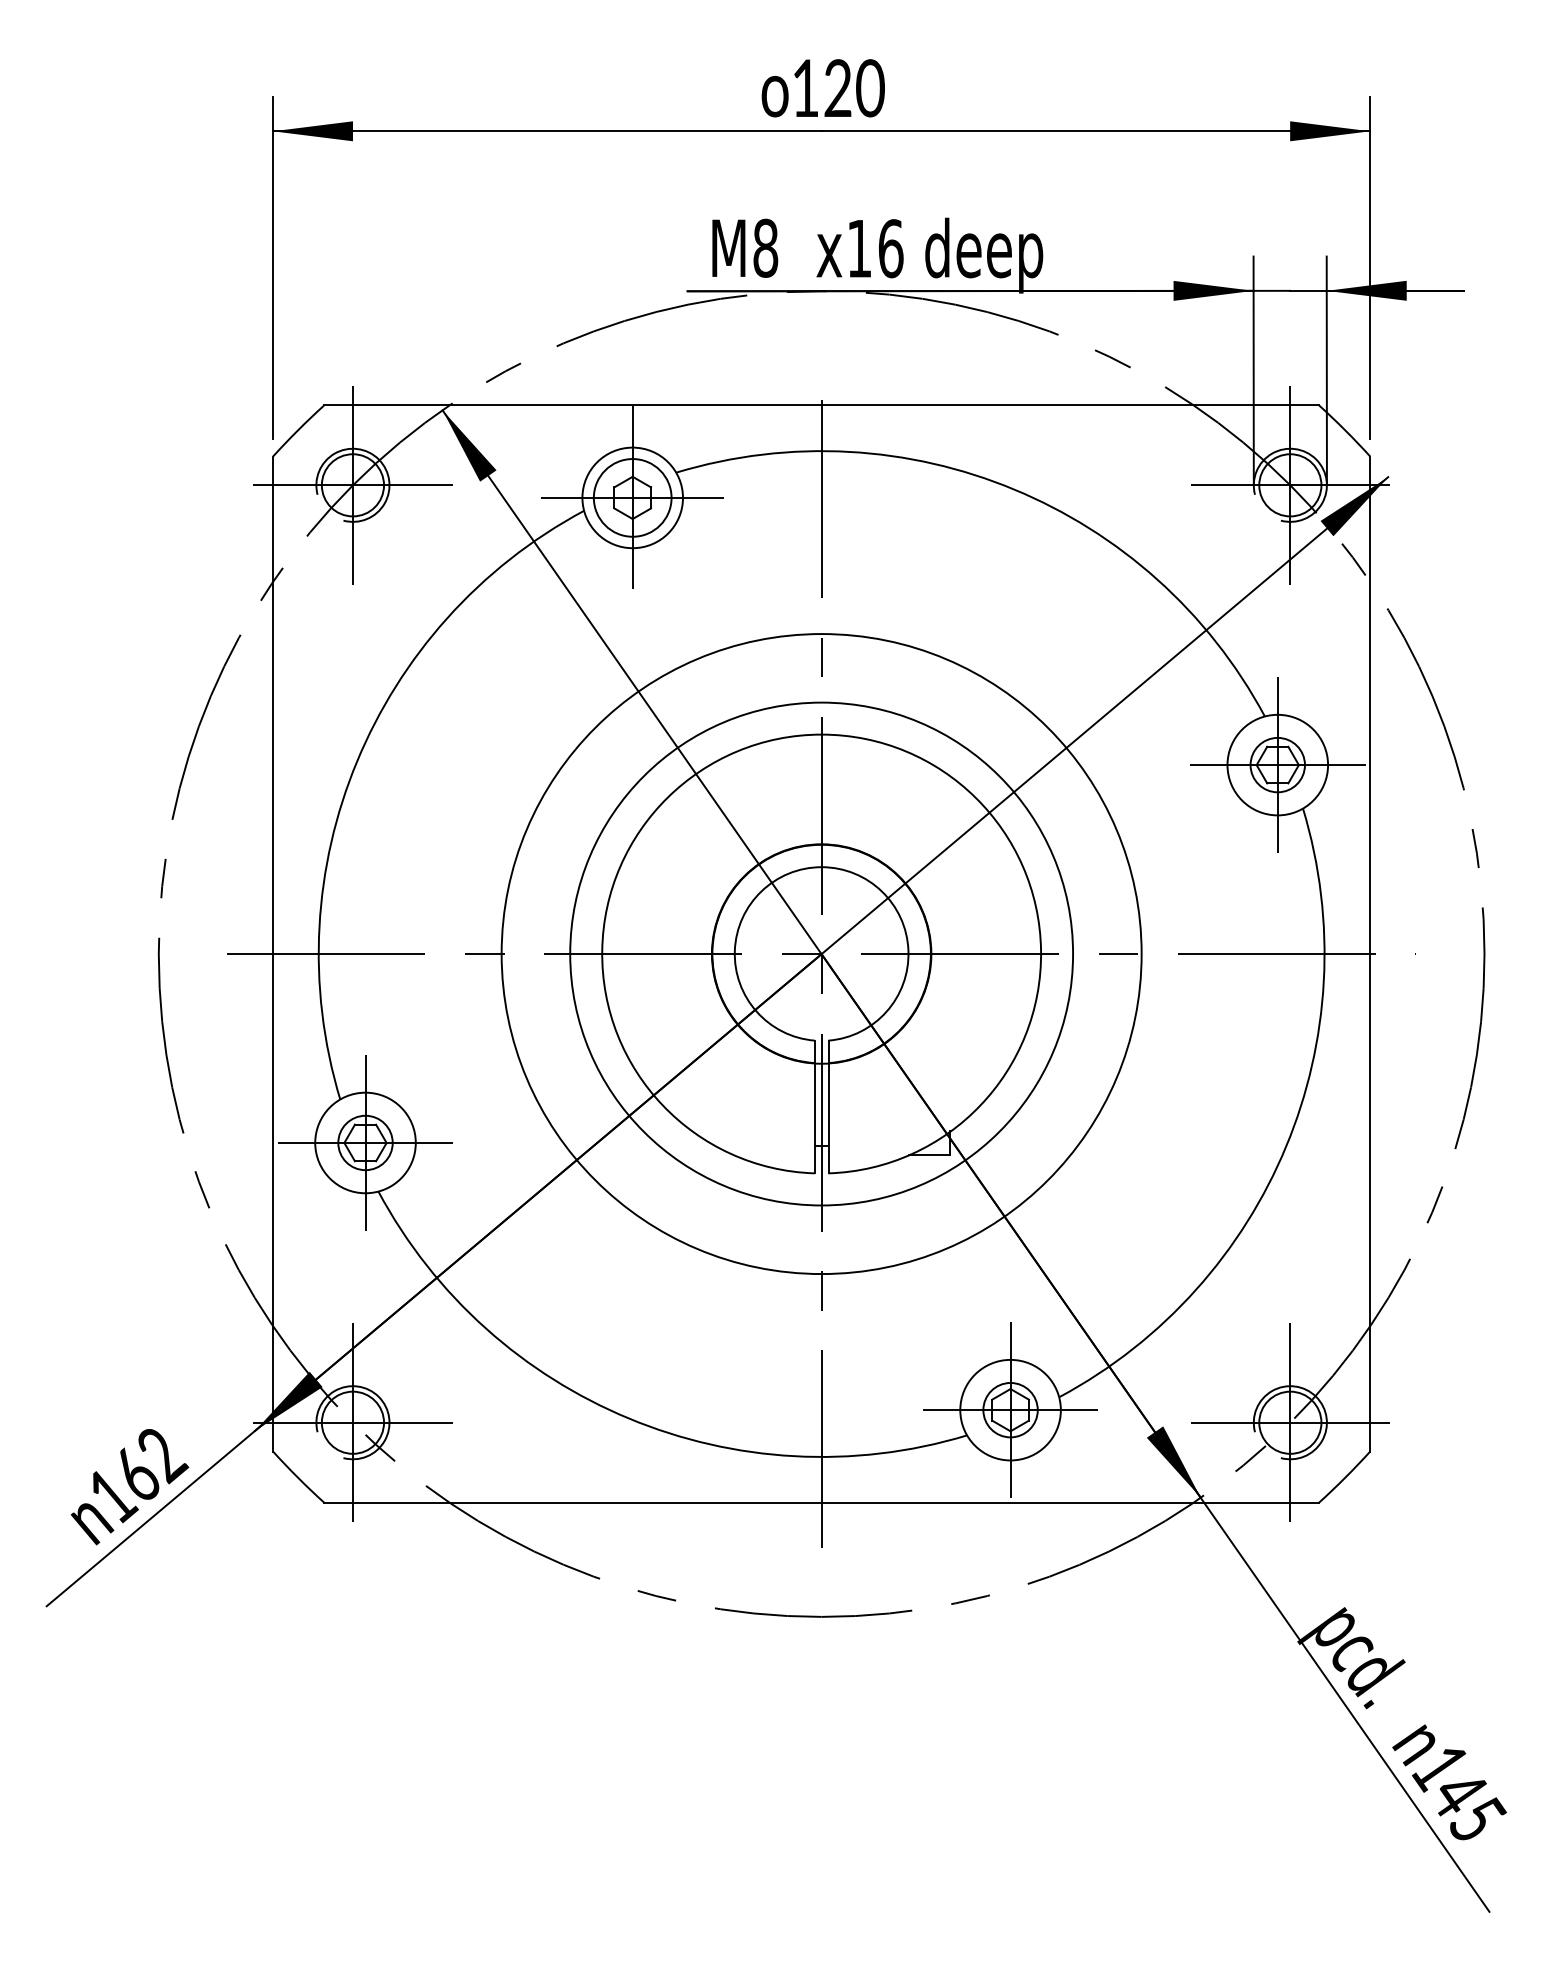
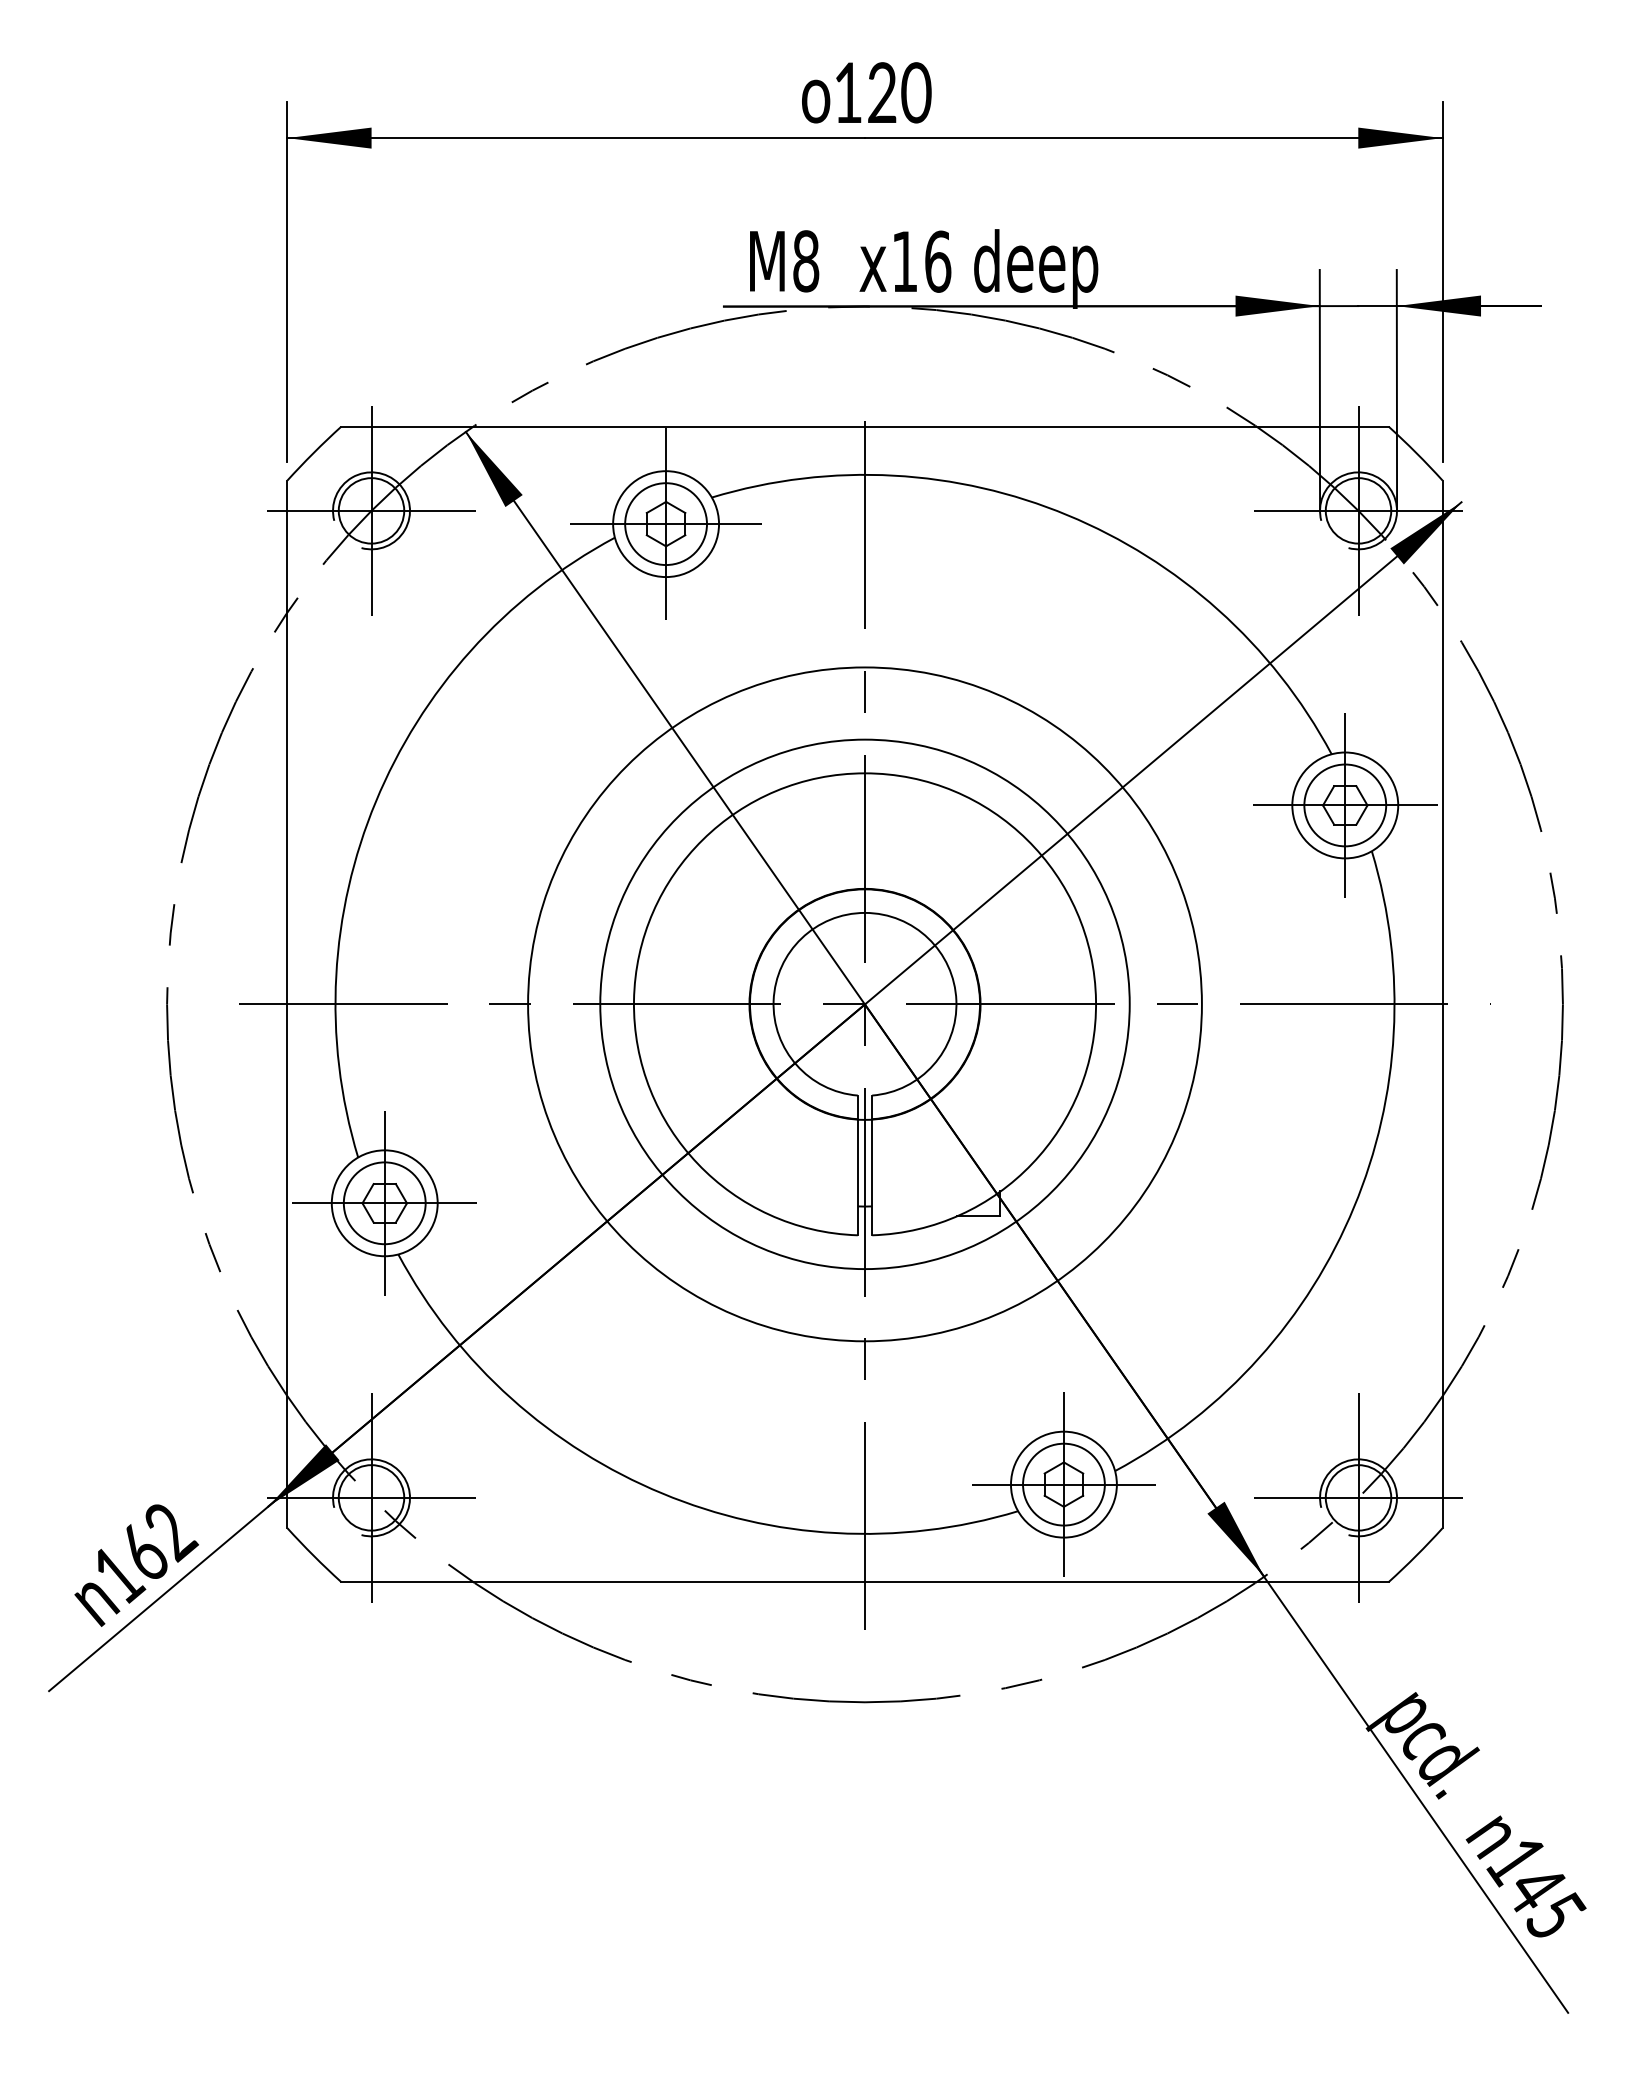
circle: (1277, 764) -> (1344, 804), size x1.43
circle: (365, 1142) -> (384, 1202), size x1.43
circle: (1010, 1410) -> (1063, 1484), size x1.43

